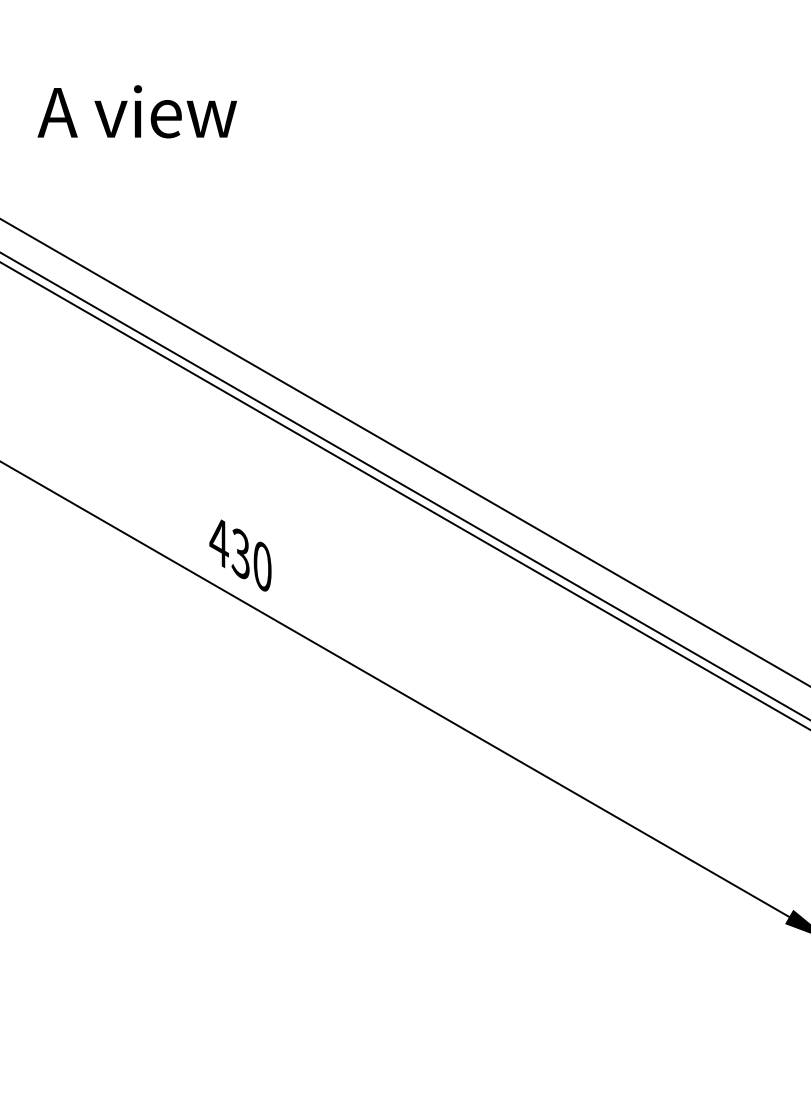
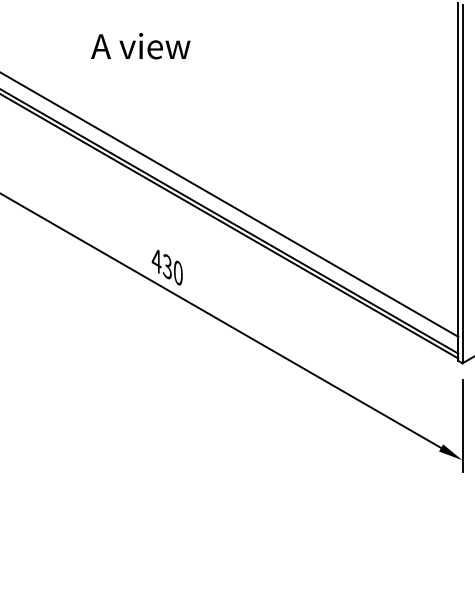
text: (136, 112) -> (140, 46), moved

